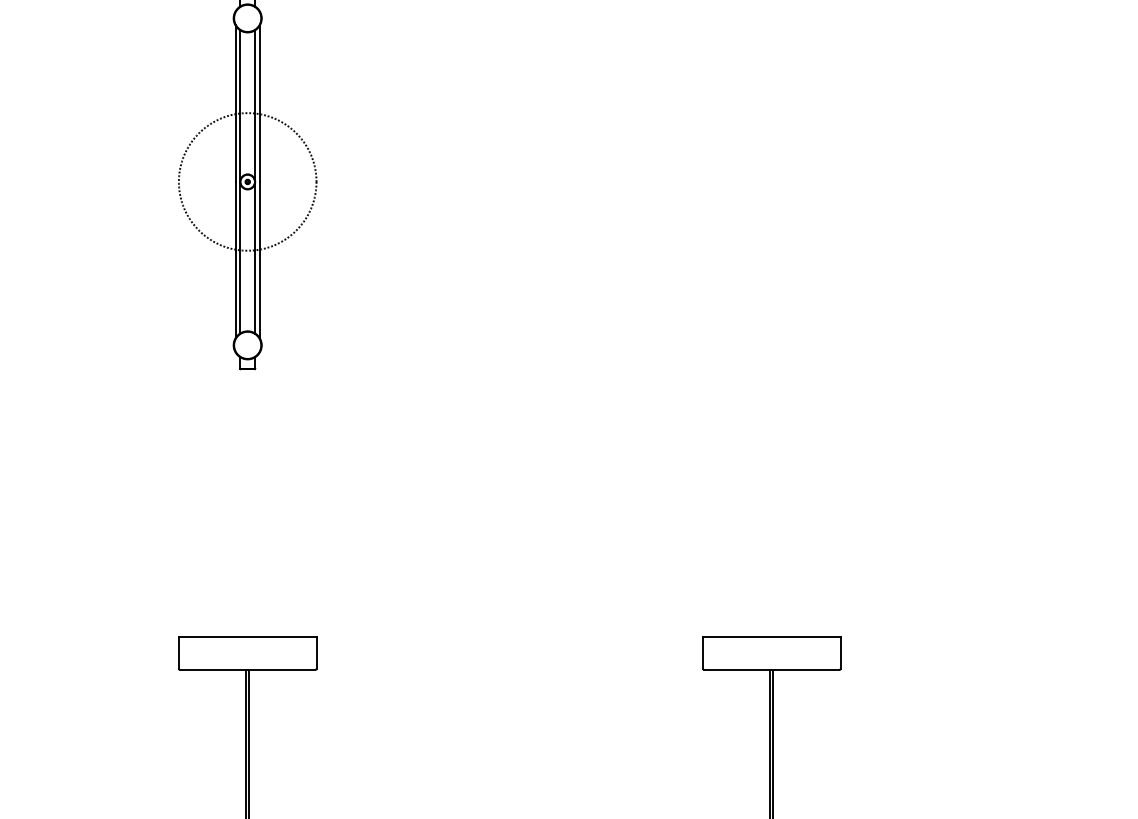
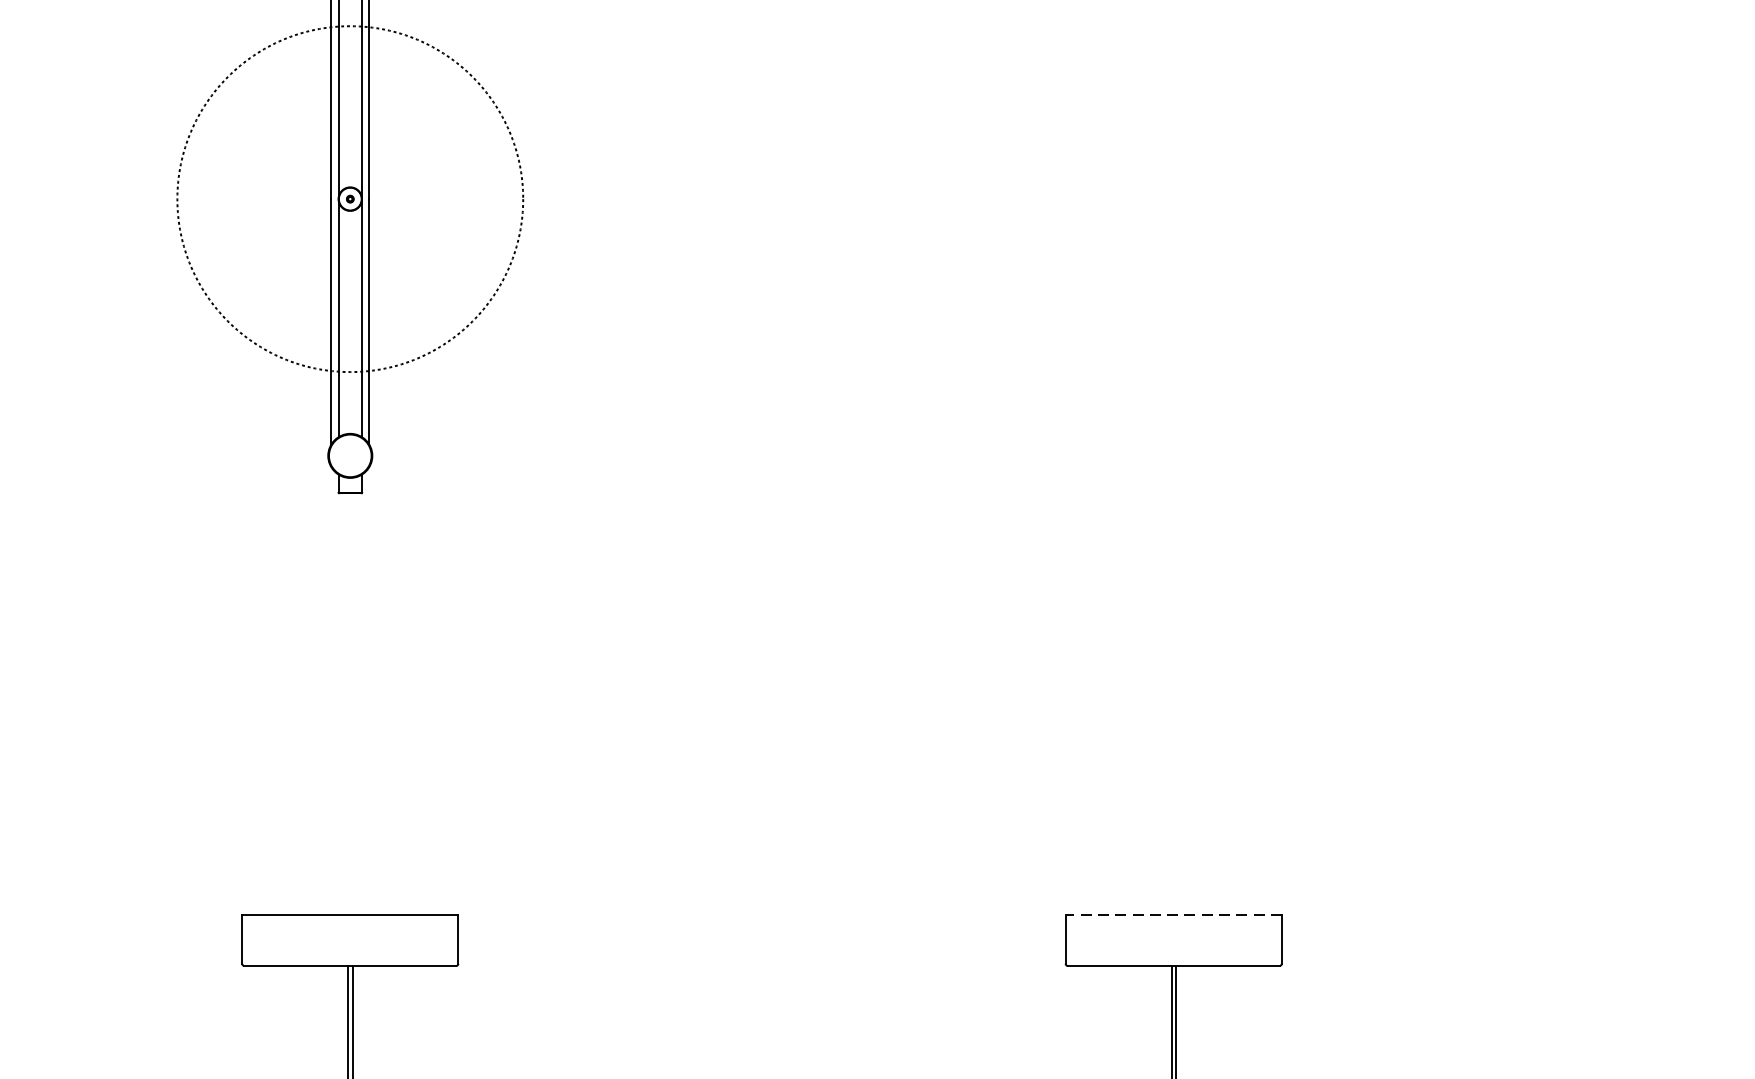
circle: (247, 181) -> (349, 198), size x1.6
line: (771, 637) -> (1173, 914), solid -> dashed

